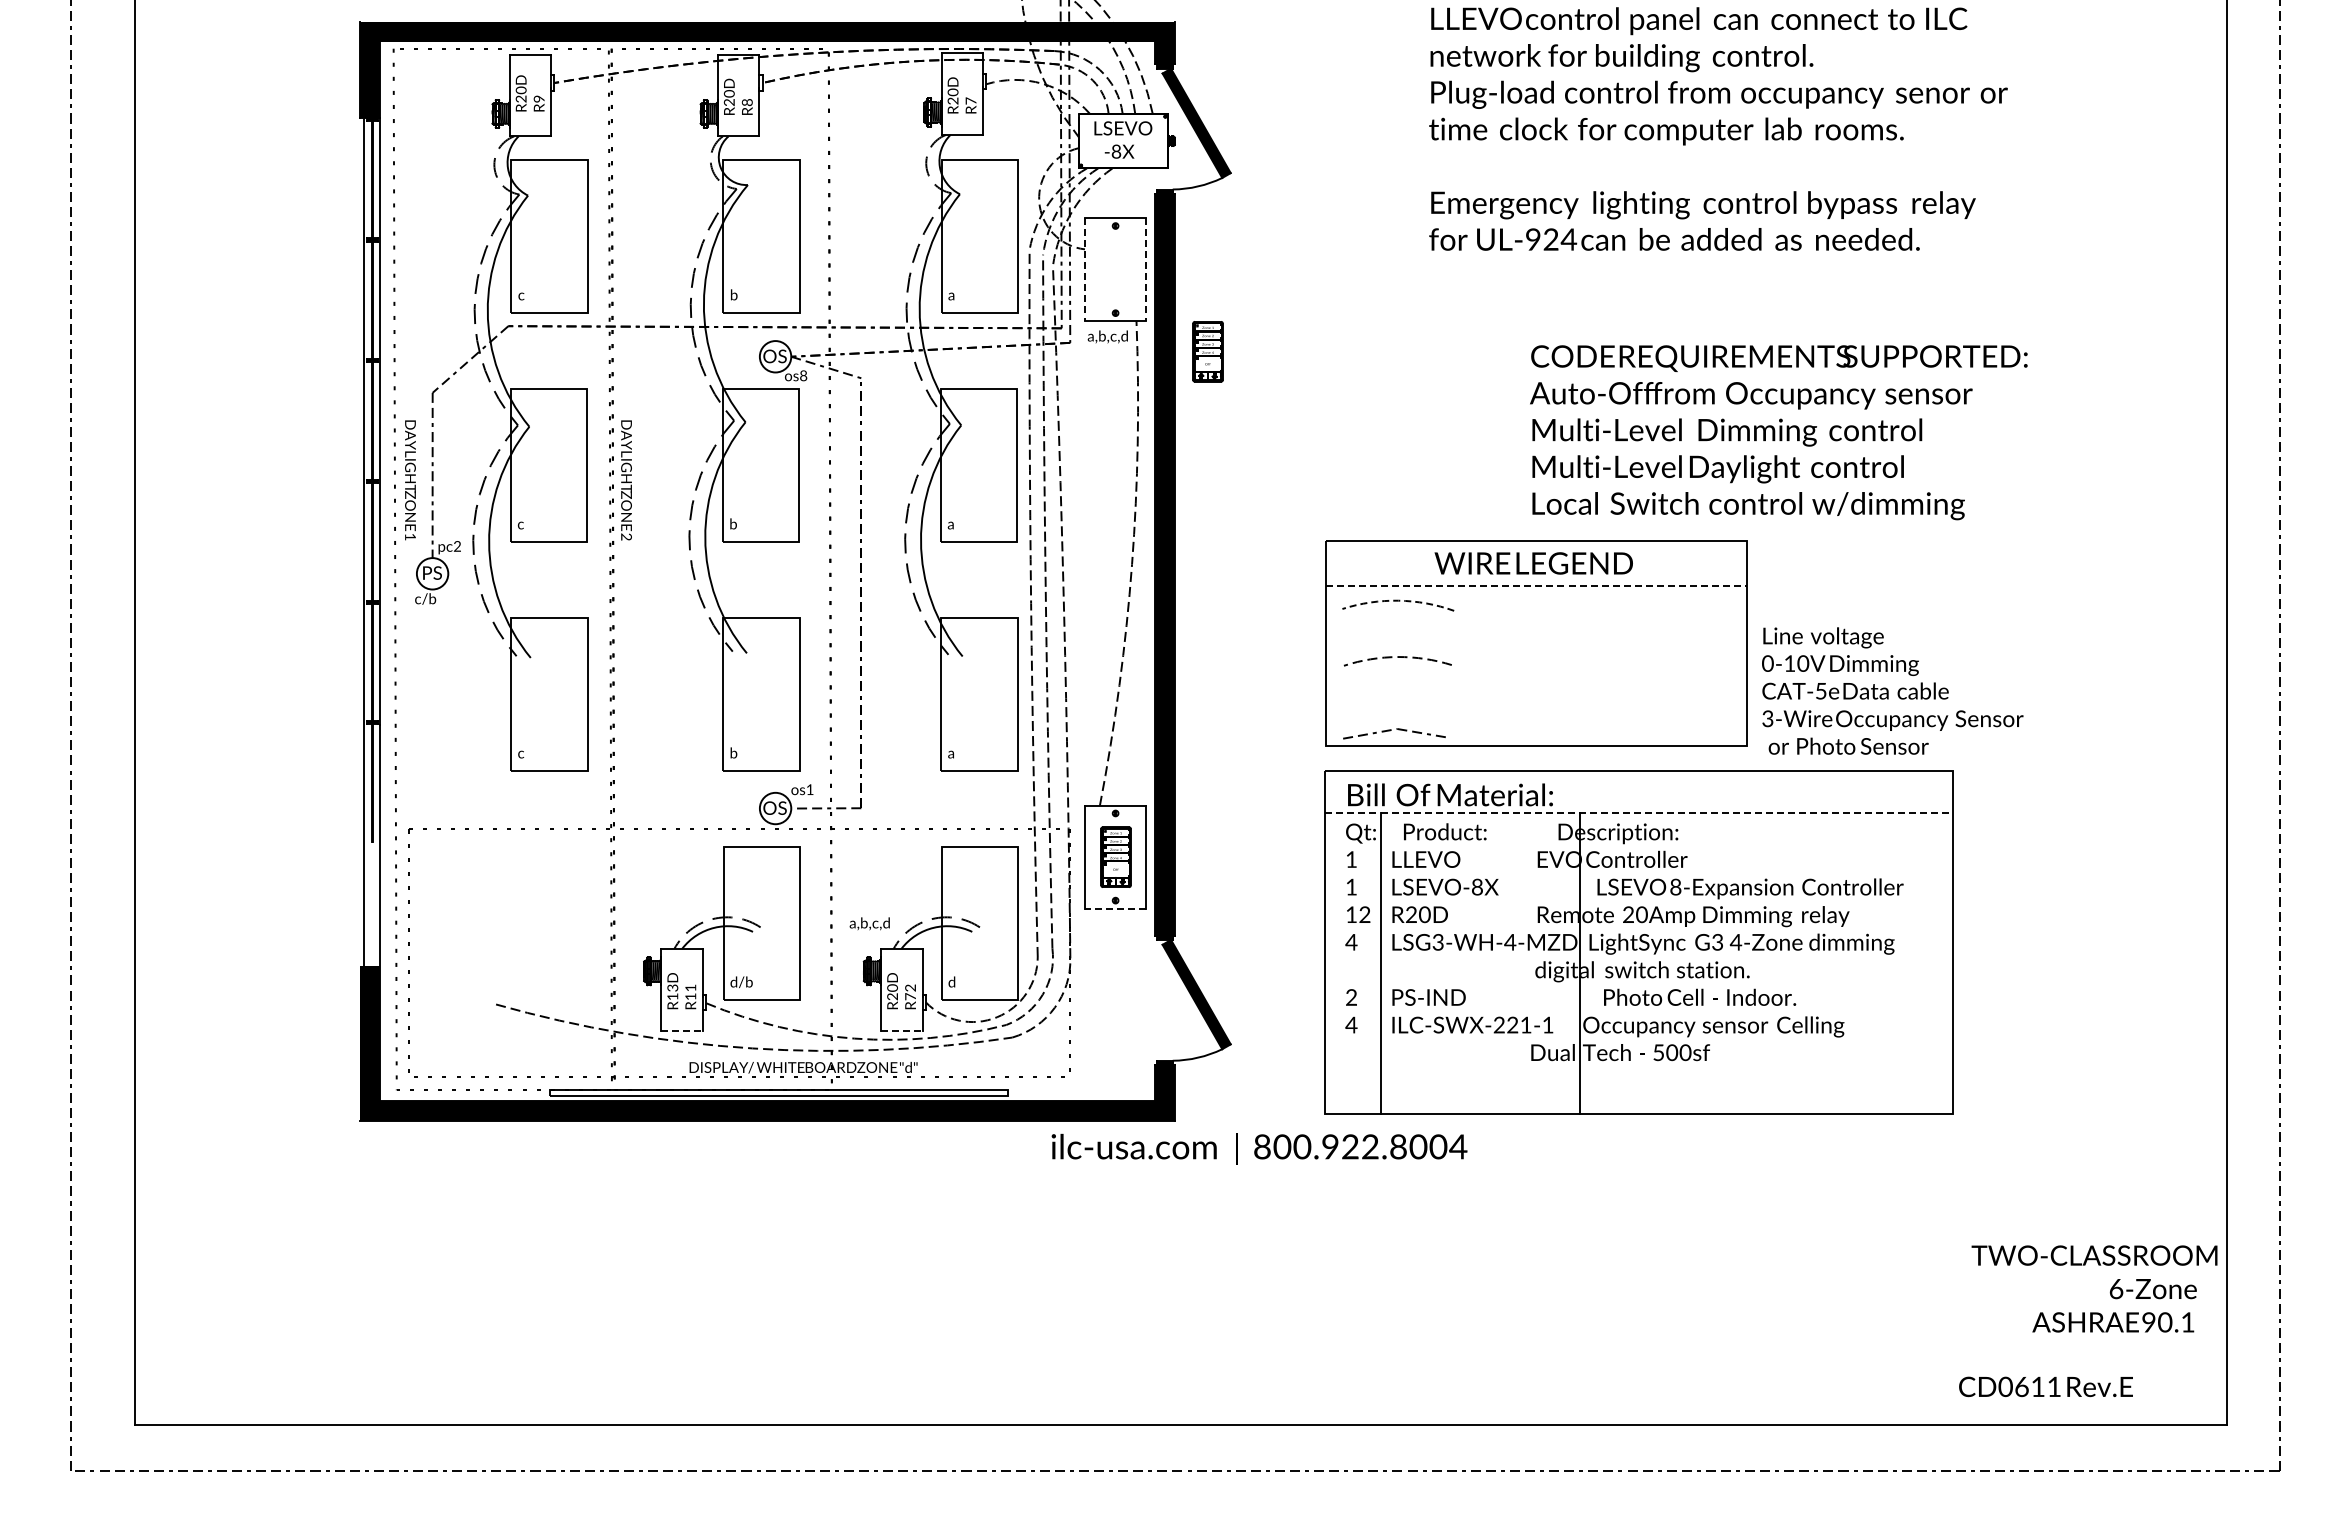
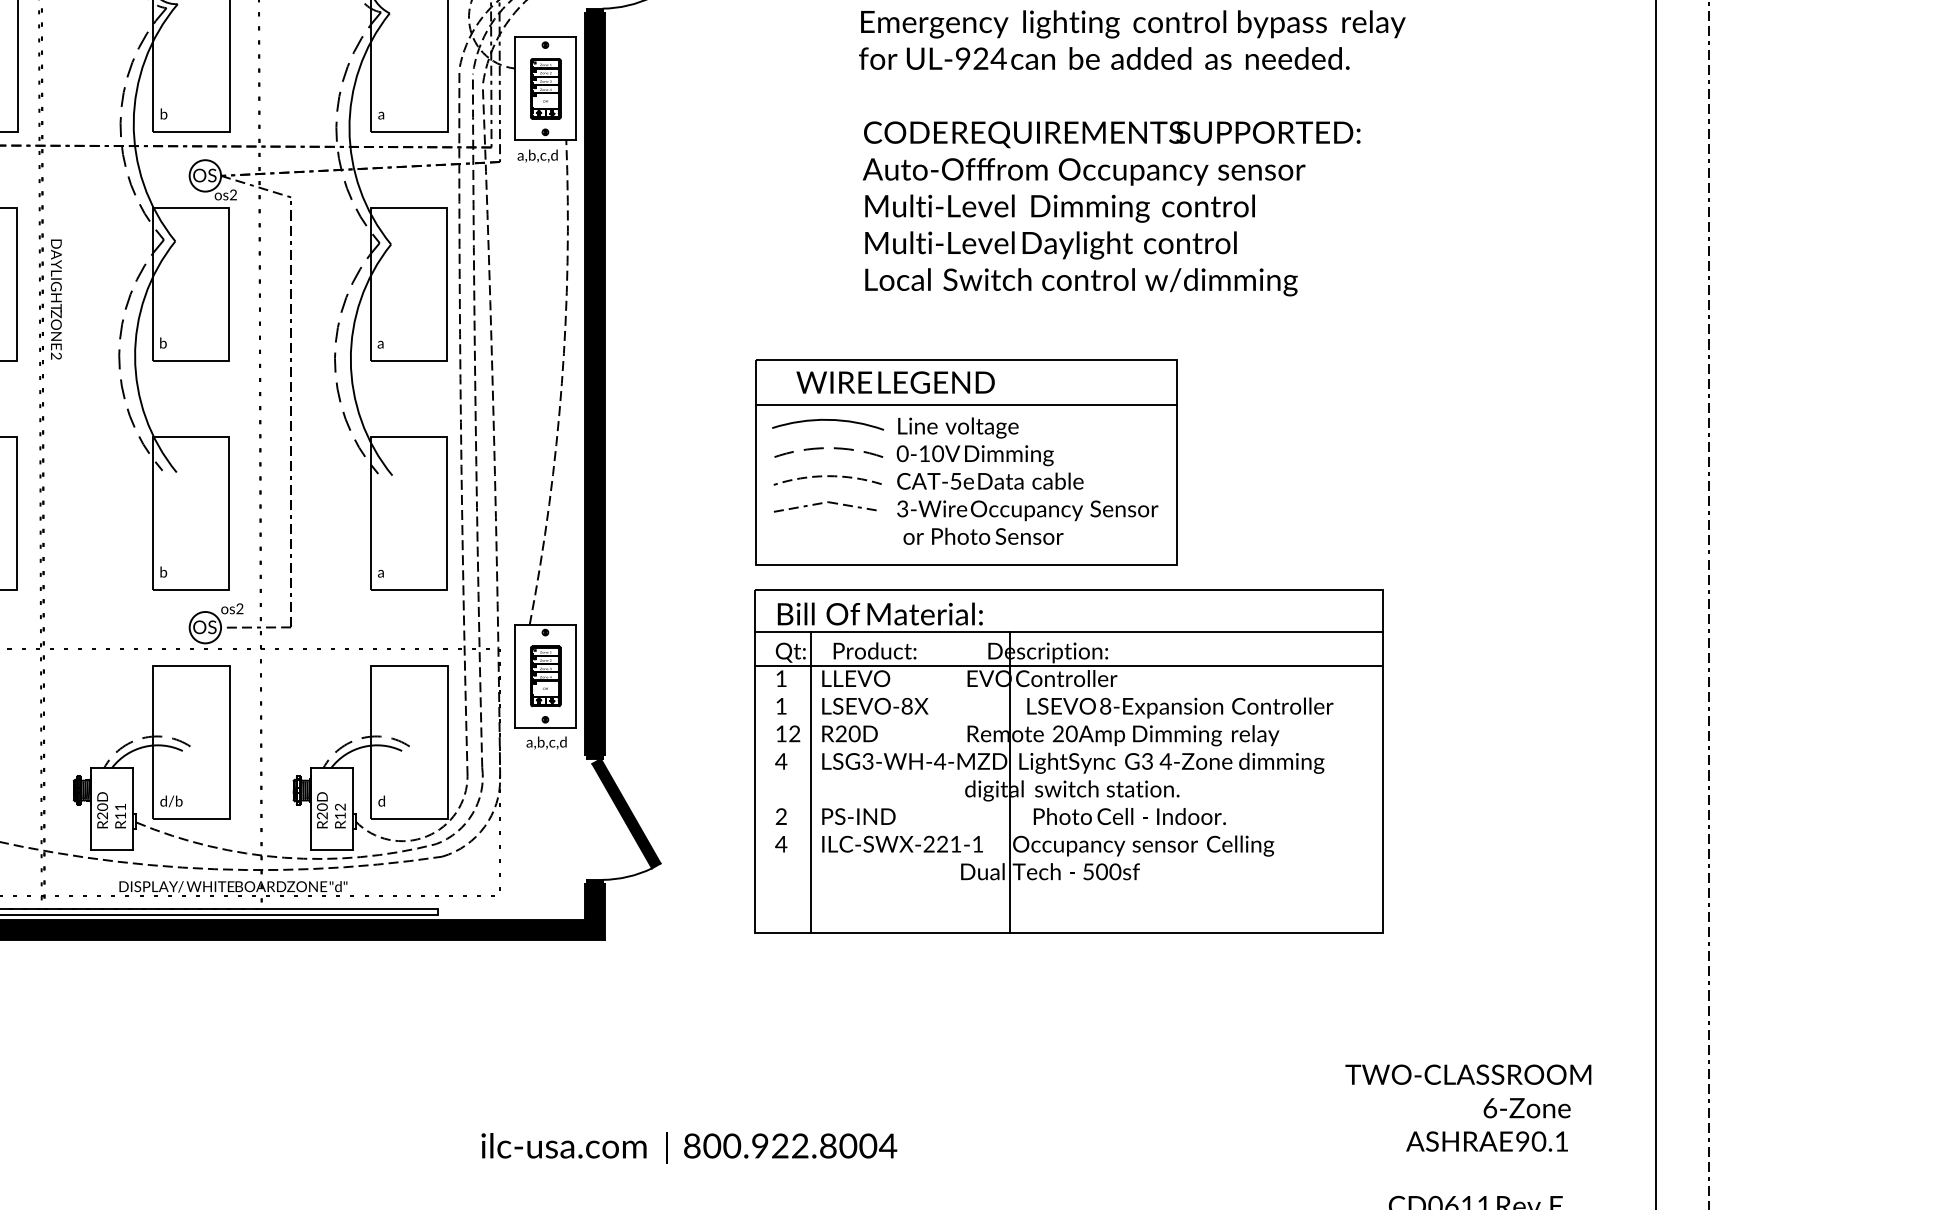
line: (1084, 270) -> (514, 89), dashed -> solid
line: (1146, 270) -> (576, 89), dashed -> solid
part: (1207, 351) -> (545, 88), moved
text: (803, 376) -> (233, 195), os8 -> os2
text: (1778, 432) -> (1111, 208), moved
text: (1533, 563) -> (895, 382), moved
line: (1536, 585) -> (966, 404), dashed -> solid
arc: (1398, 600) -> (828, 419), dashed -> solid
arc: (1393, 629) -> (823, 448), added
text: (1892, 690) -> (1027, 480), moved
part: (1394, 733) -> (825, 506), moved
text: (809, 789) -> (239, 608), os1 -> os2
line: (1639, 812) -> (1069, 631), dashed -> solid
line: (1637, 846) -> (1067, 665), added
line: (1115, 908) -> (545, 727), dashed -> solid
text: (869, 923) -> (546, 742), moved
text: (672, 992) -> (102, 811), R13D -> R20D
text: (910, 996) -> (340, 815), R72 -> R12
line: (682, 1030) -> (112, 849), dashed -> solid
line: (901, 1030) -> (331, 849), dashed -> solid
text: (1259, 1148) -> (689, 1147), moved
text: (2094, 1288) -> (1468, 1107), moved

